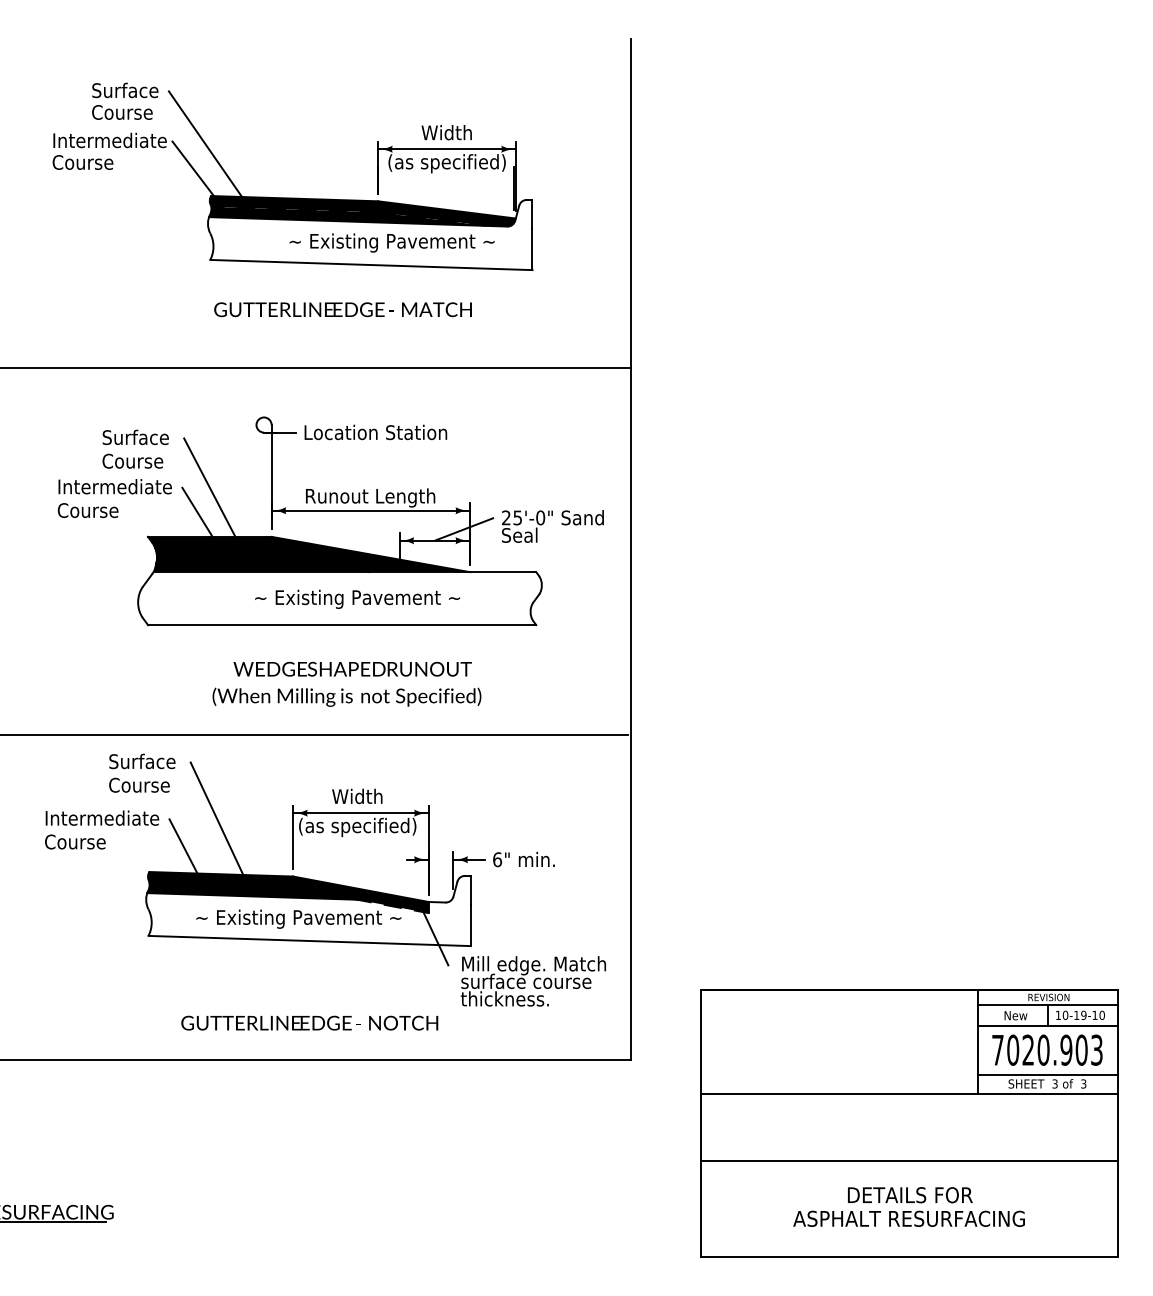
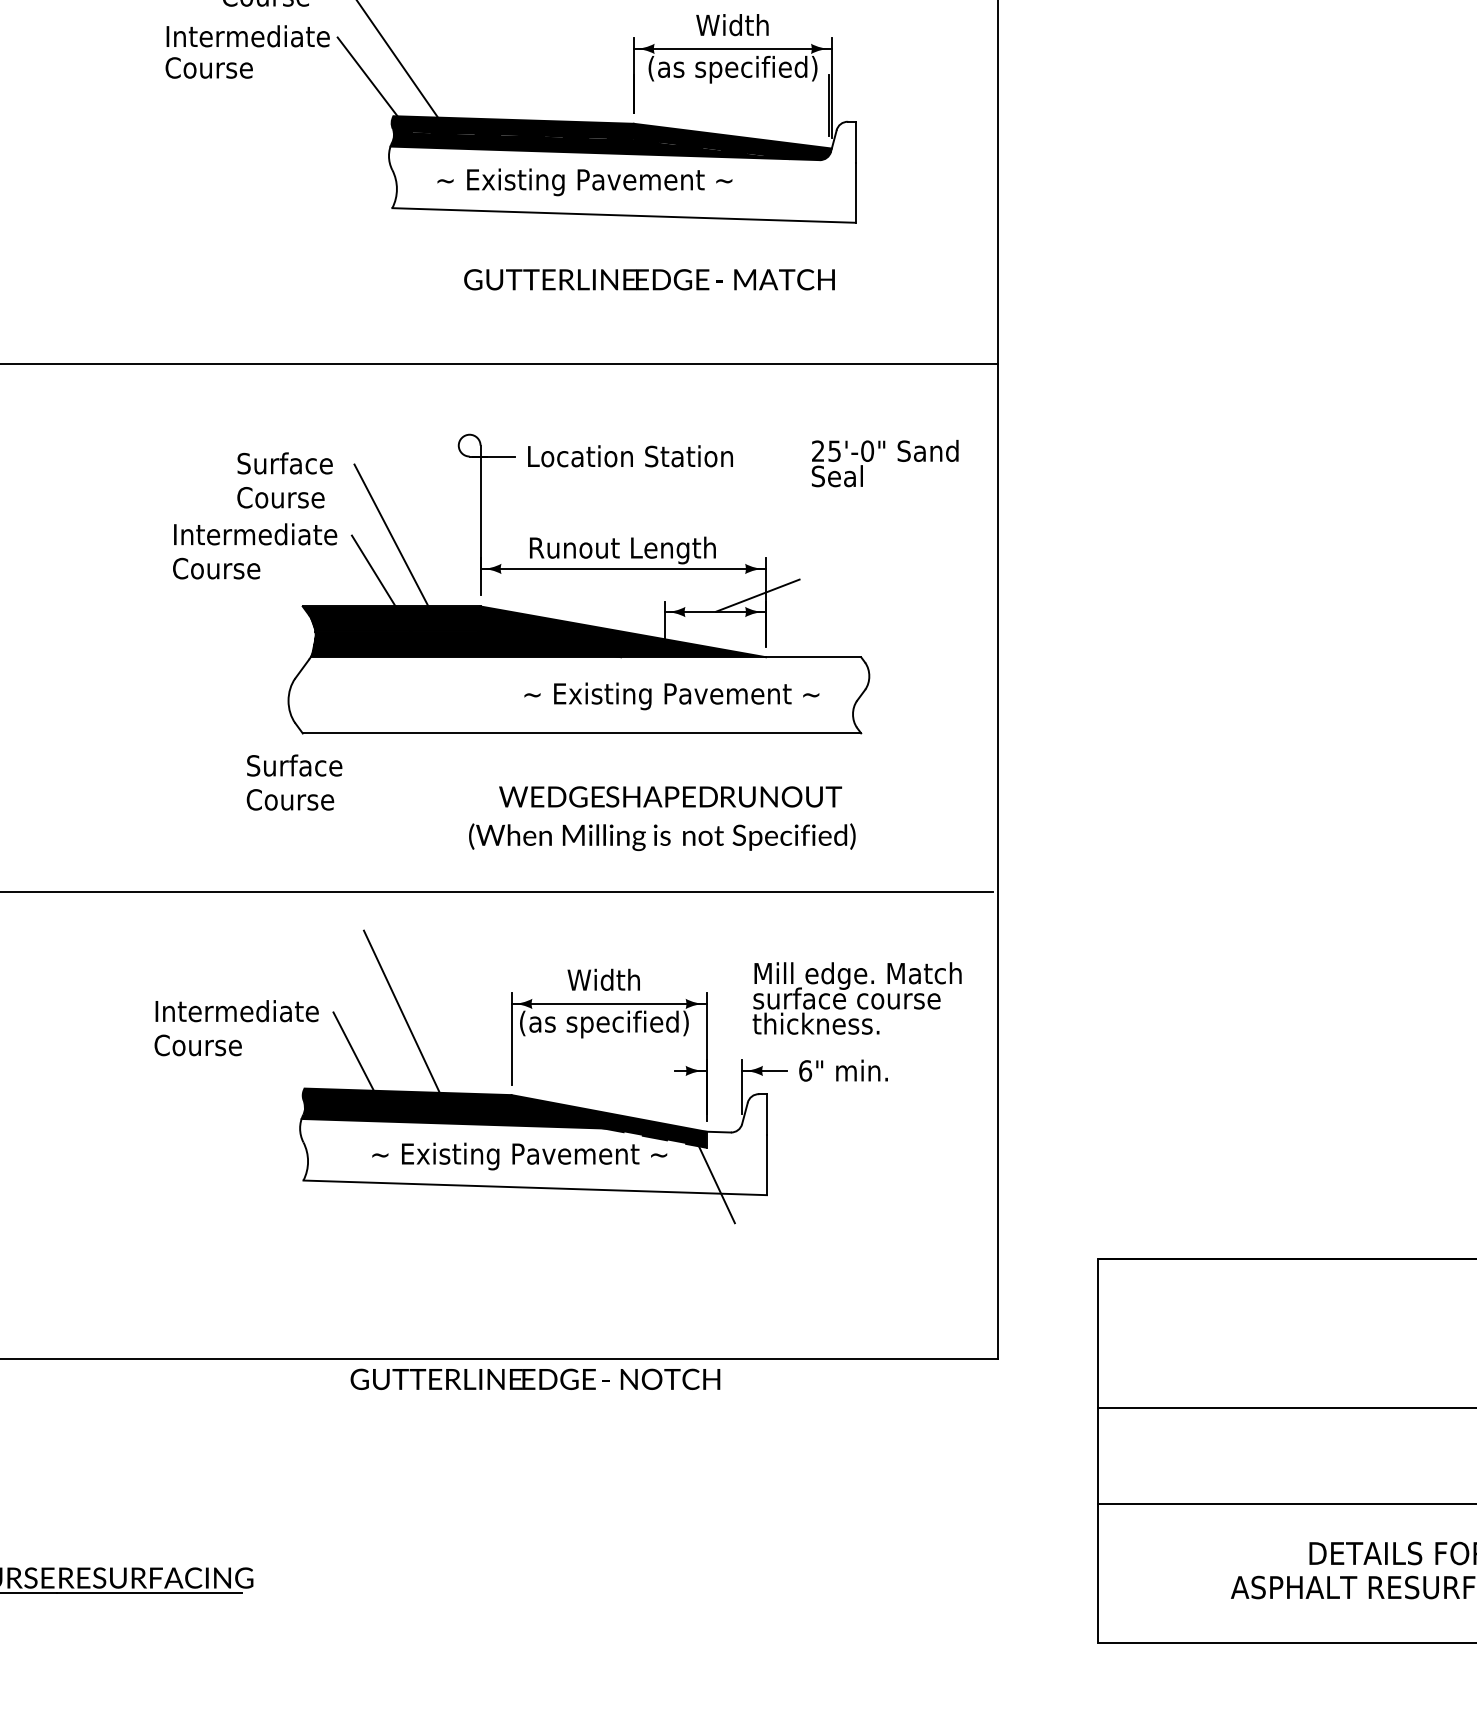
text: (391, 242) -> (583, 181), moved
text: (342, 309) -> (648, 279), moved
text: (552, 526) -> (884, 463), moved
text: (357, 598) -> (671, 695), moved
text: (346, 683) -> (661, 817), moved
text: (142, 772) -> (294, 781), moved
text: (532, 981) -> (855, 998), moved
text: (309, 1022) -> (535, 1378), moved

